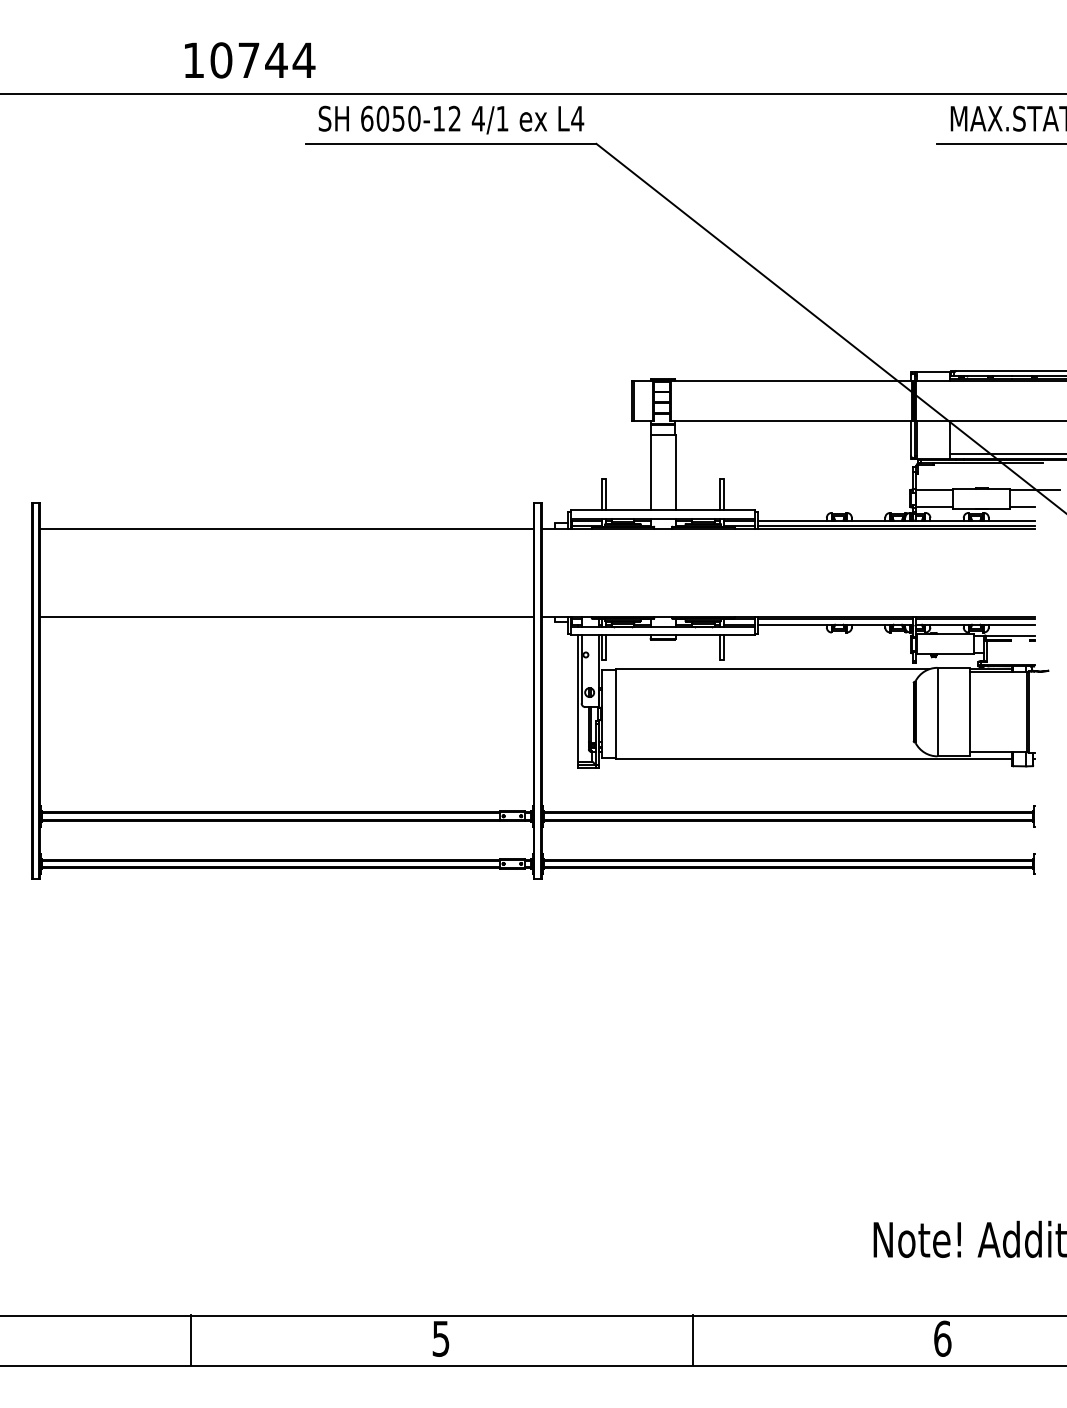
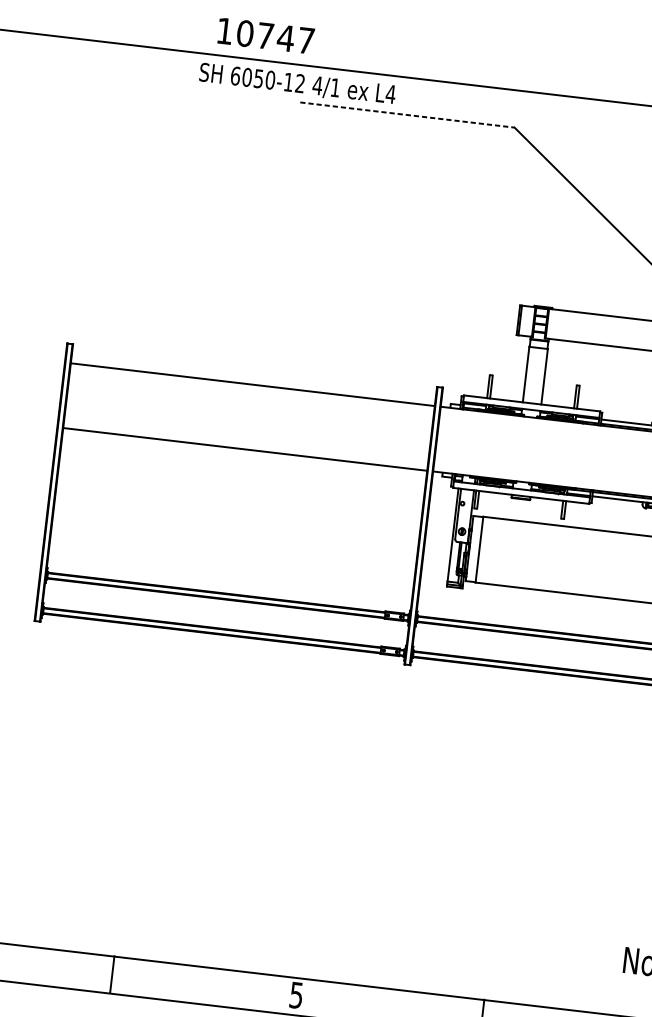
text: (303, 59) -> (305, 40), 10744 -> 10747
text: (451, 119) -> (297, 83), moved
line: (451, 143) -> (407, 114), solid -> dashed

